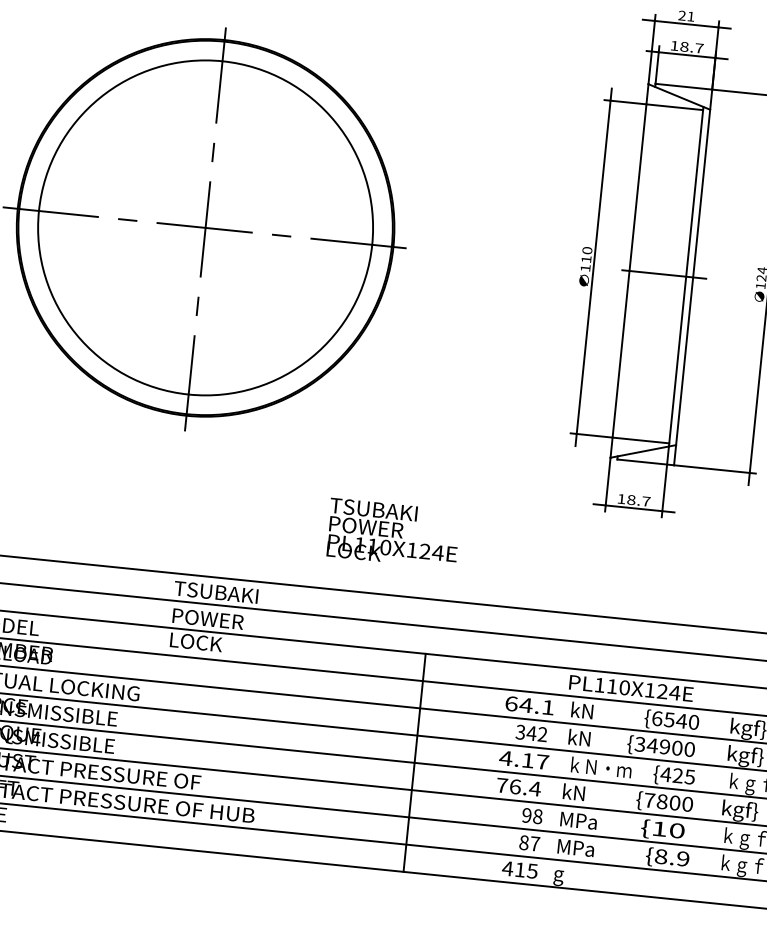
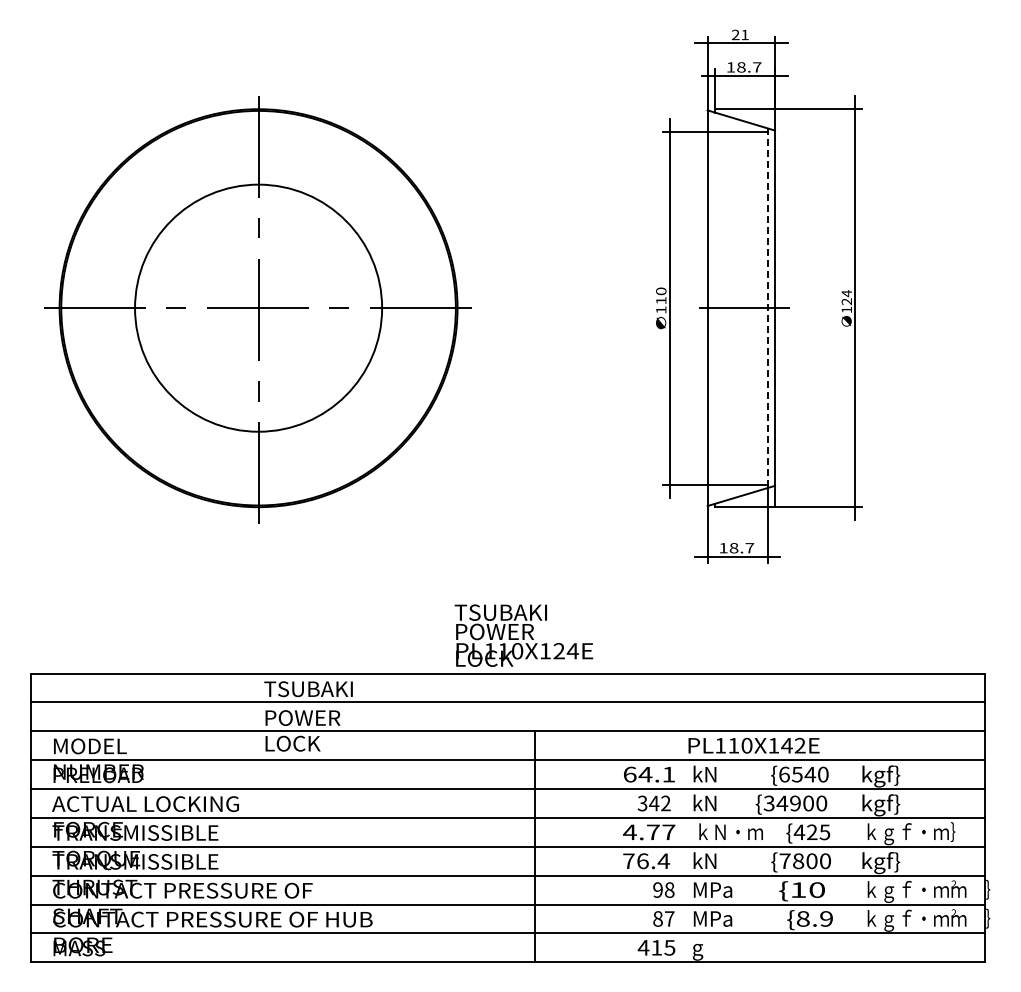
circle: (205, 227) -> (258, 307), size x0.7
line: (686, 276) -> (767, 308), solid -> dashed
text: (392, 533) -> (523, 635), moved
text: (668, 692) -> (793, 745), PL110X124E -> PL110X142E
text: (528, 759) -> (653, 831), 4.17 -> 4.77

